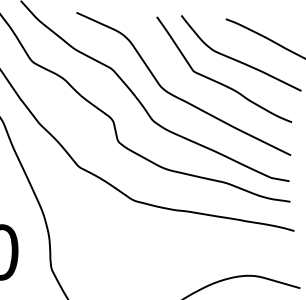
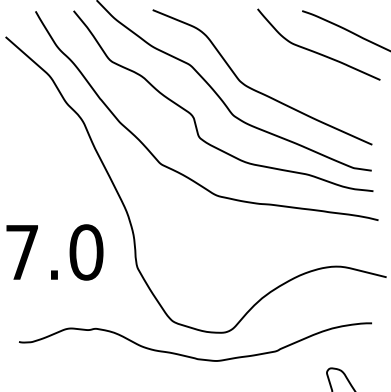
curve: (220, 82) -> (299, 74), removed

